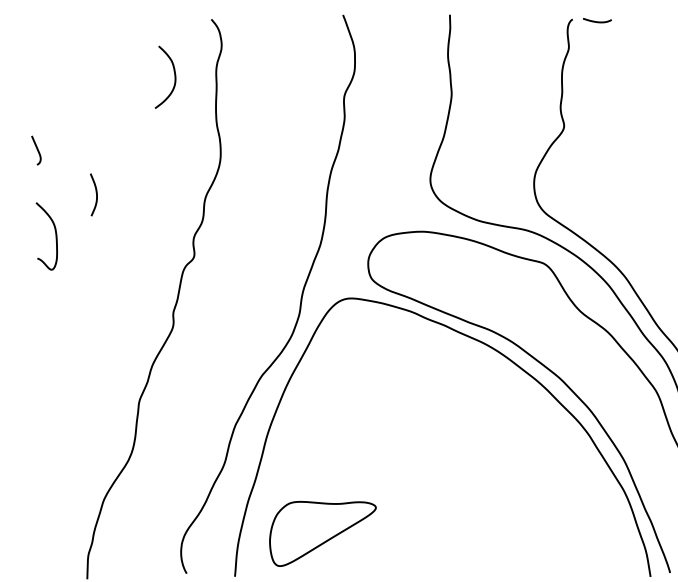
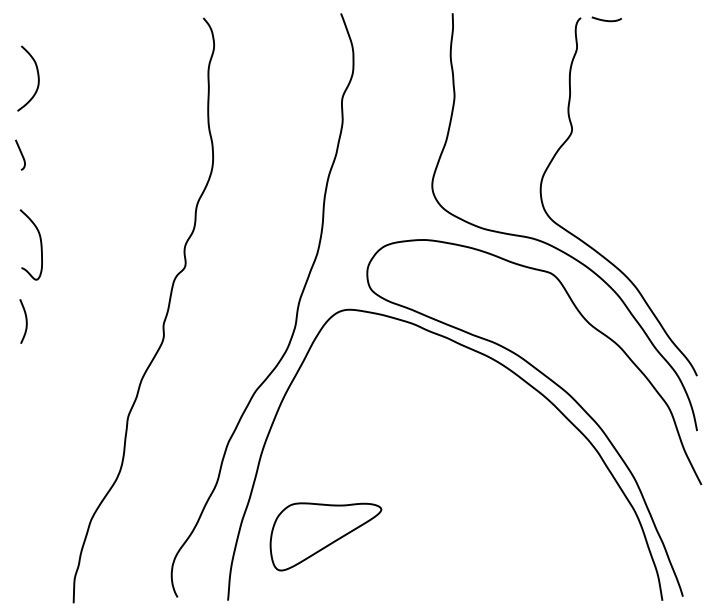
curve: (174, 77) -> (37, 78), moved
curve: (95, 194) -> (25, 321), moved
part: (322, 533) -> (325, 536), moved

